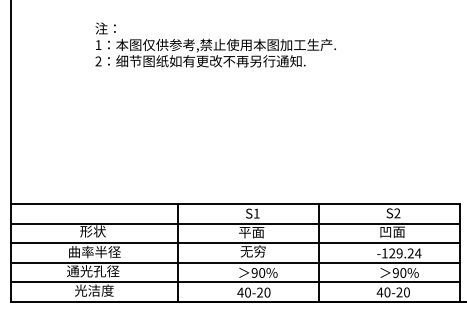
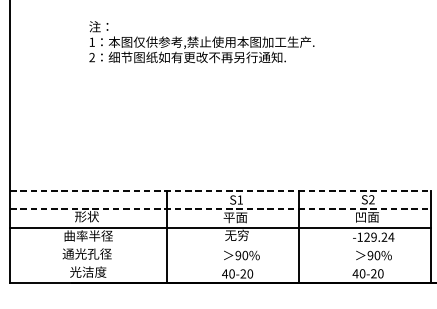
line: (235, 204) -> (220, 191), solid -> dashed
line: (235, 223) -> (220, 209), solid -> dashed
line: (235, 262) -> (220, 245), removed
line: (235, 282) -> (220, 264), removed

